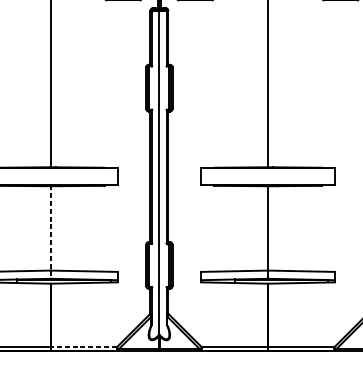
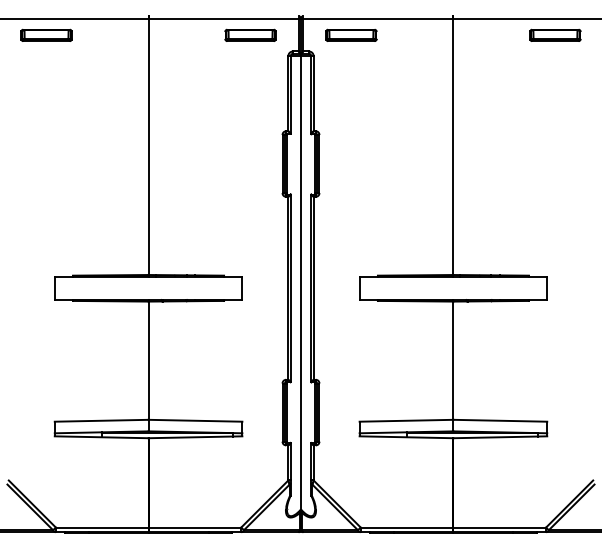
line: (50, 231) -> (148, 365), dashed -> solid
line: (83, 347) -> (194, 527), dashed -> solid

